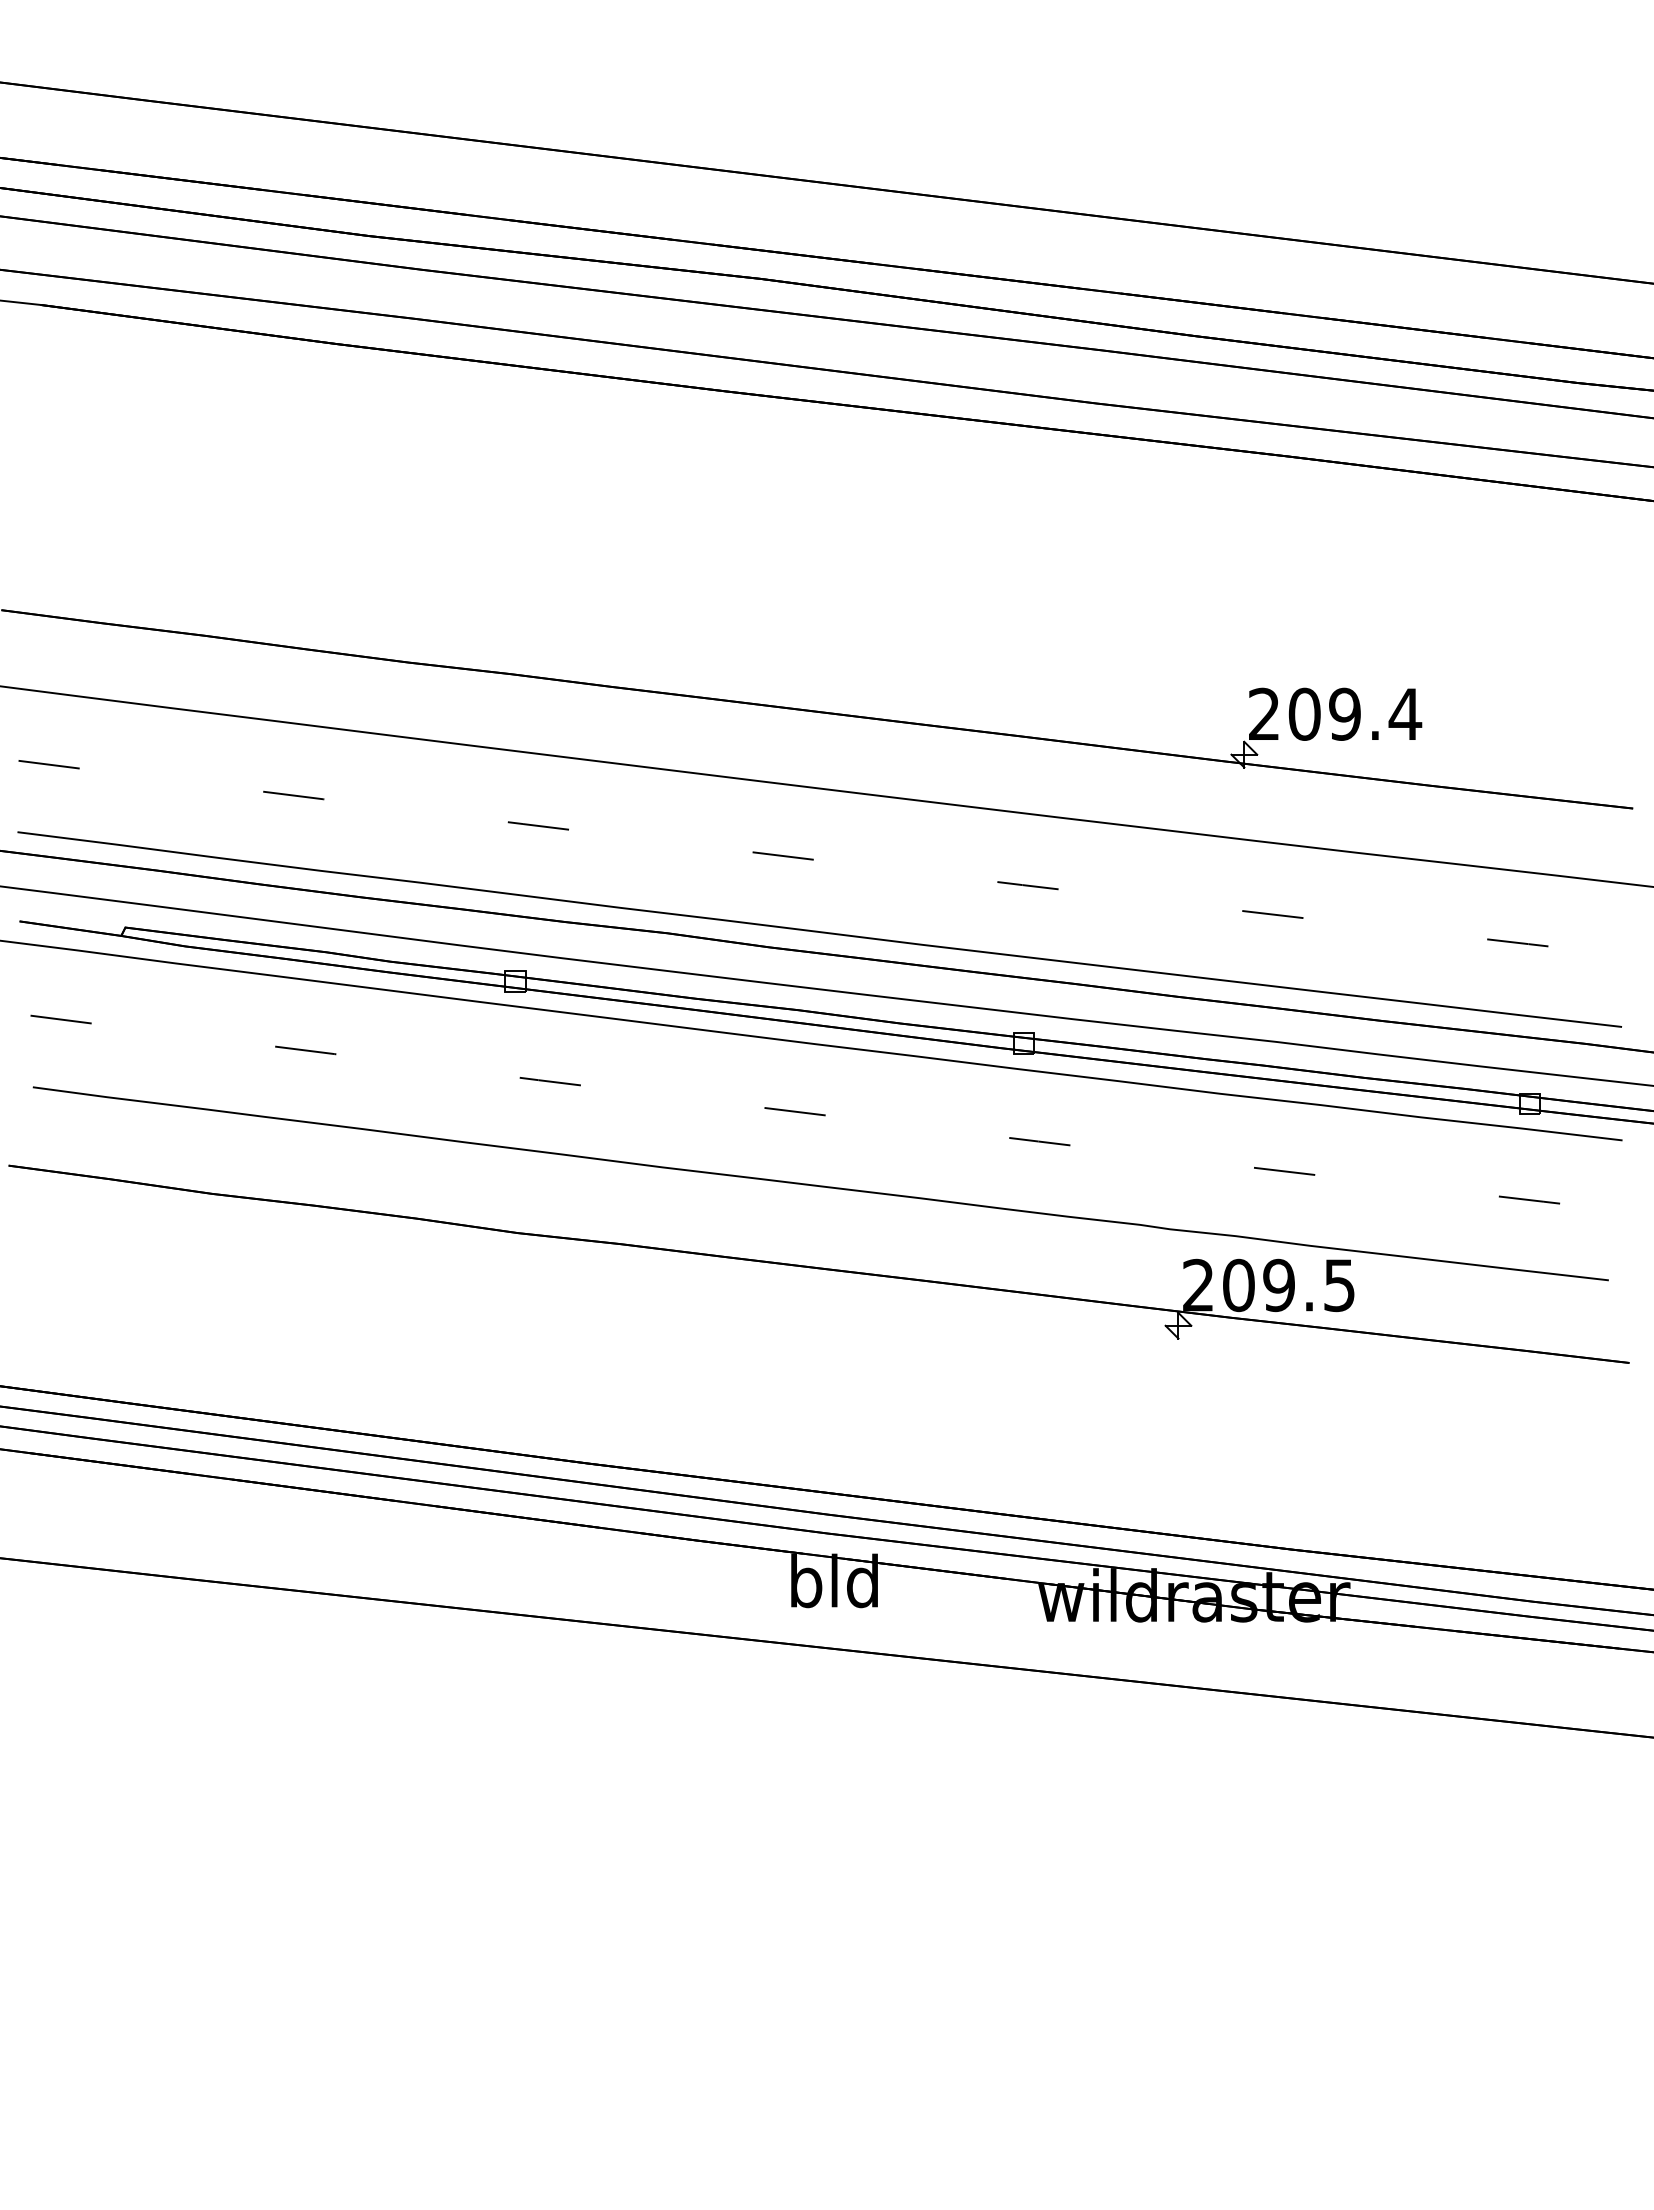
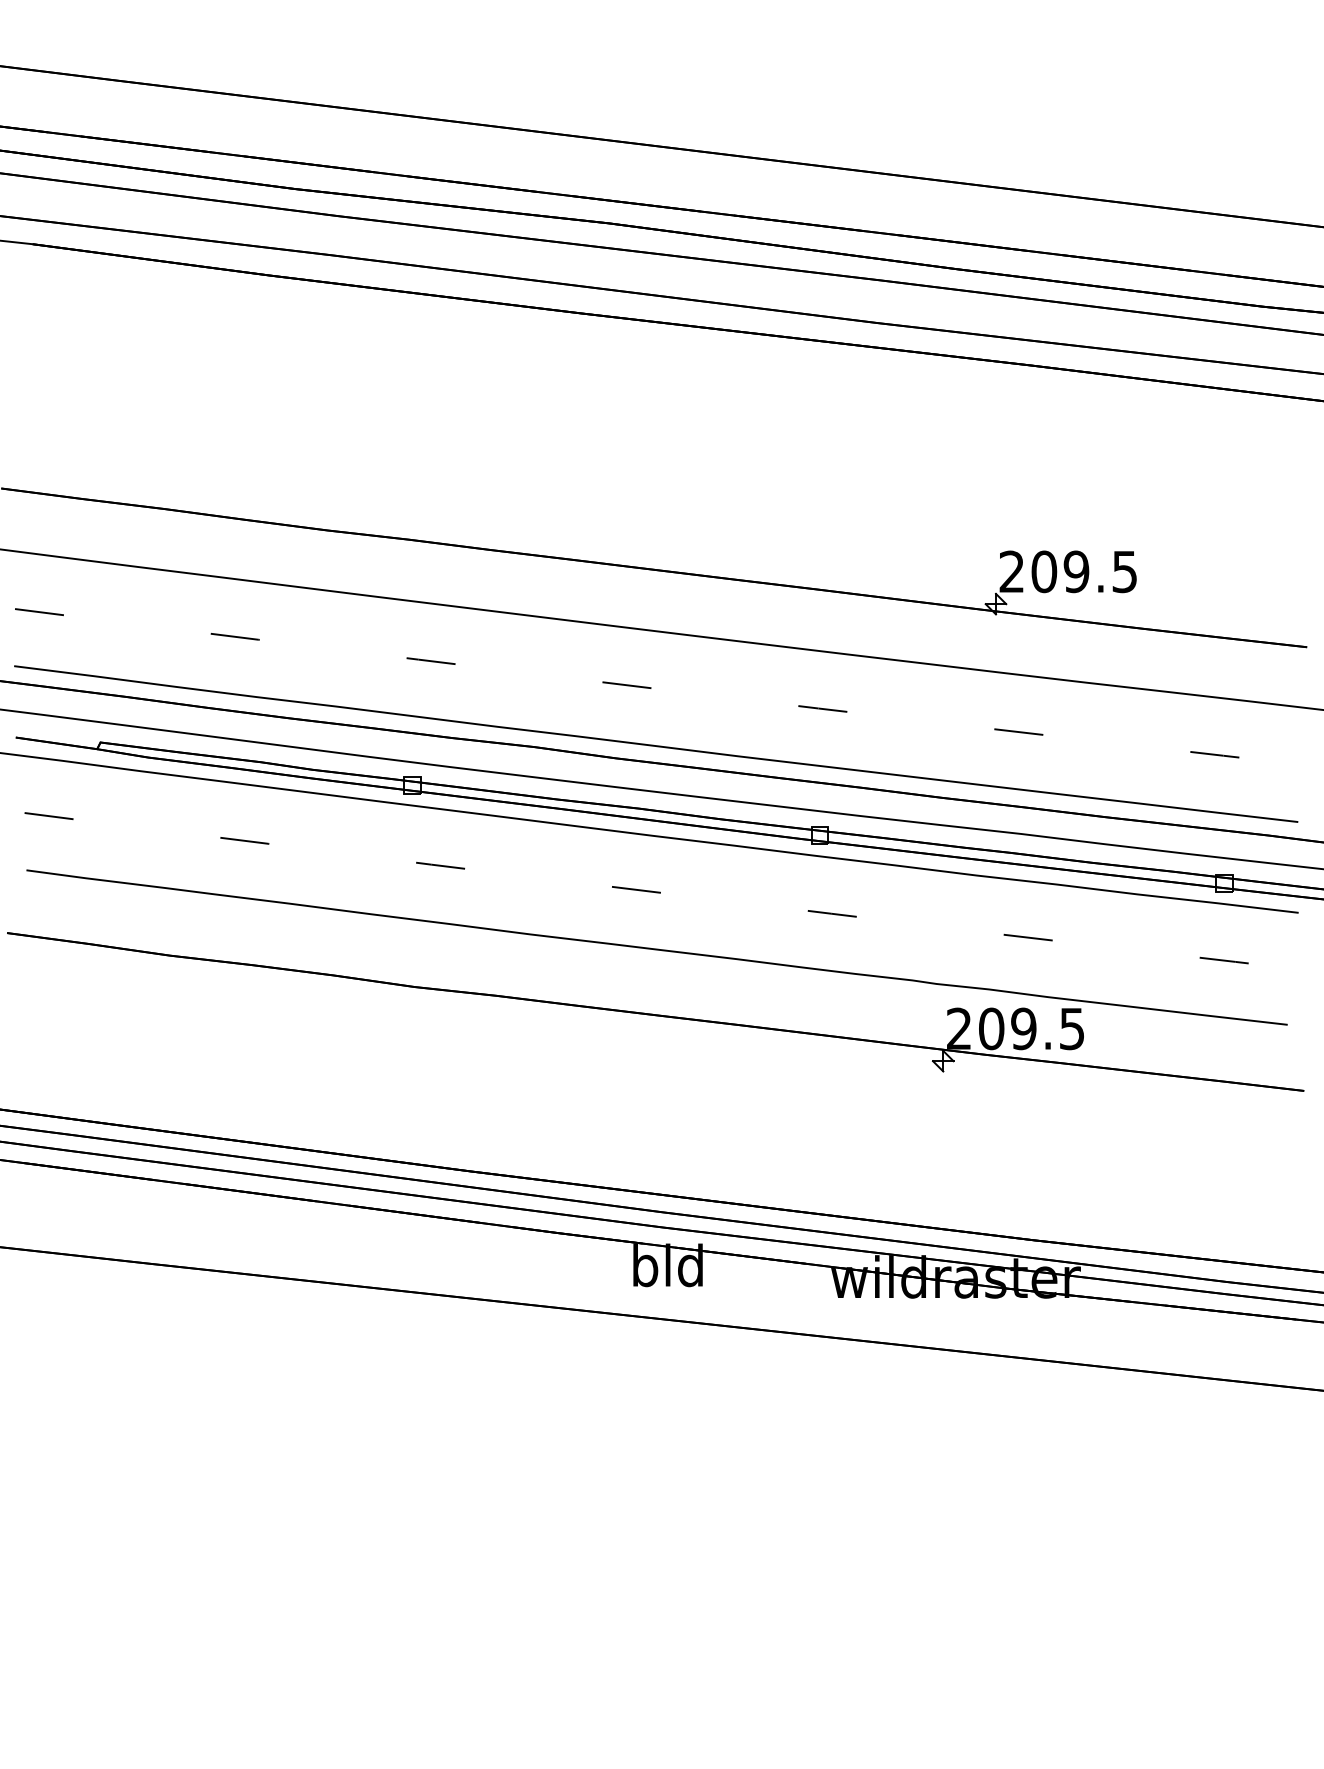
text: (1405, 714) -> (1124, 571), 209.4 -> 209.5

